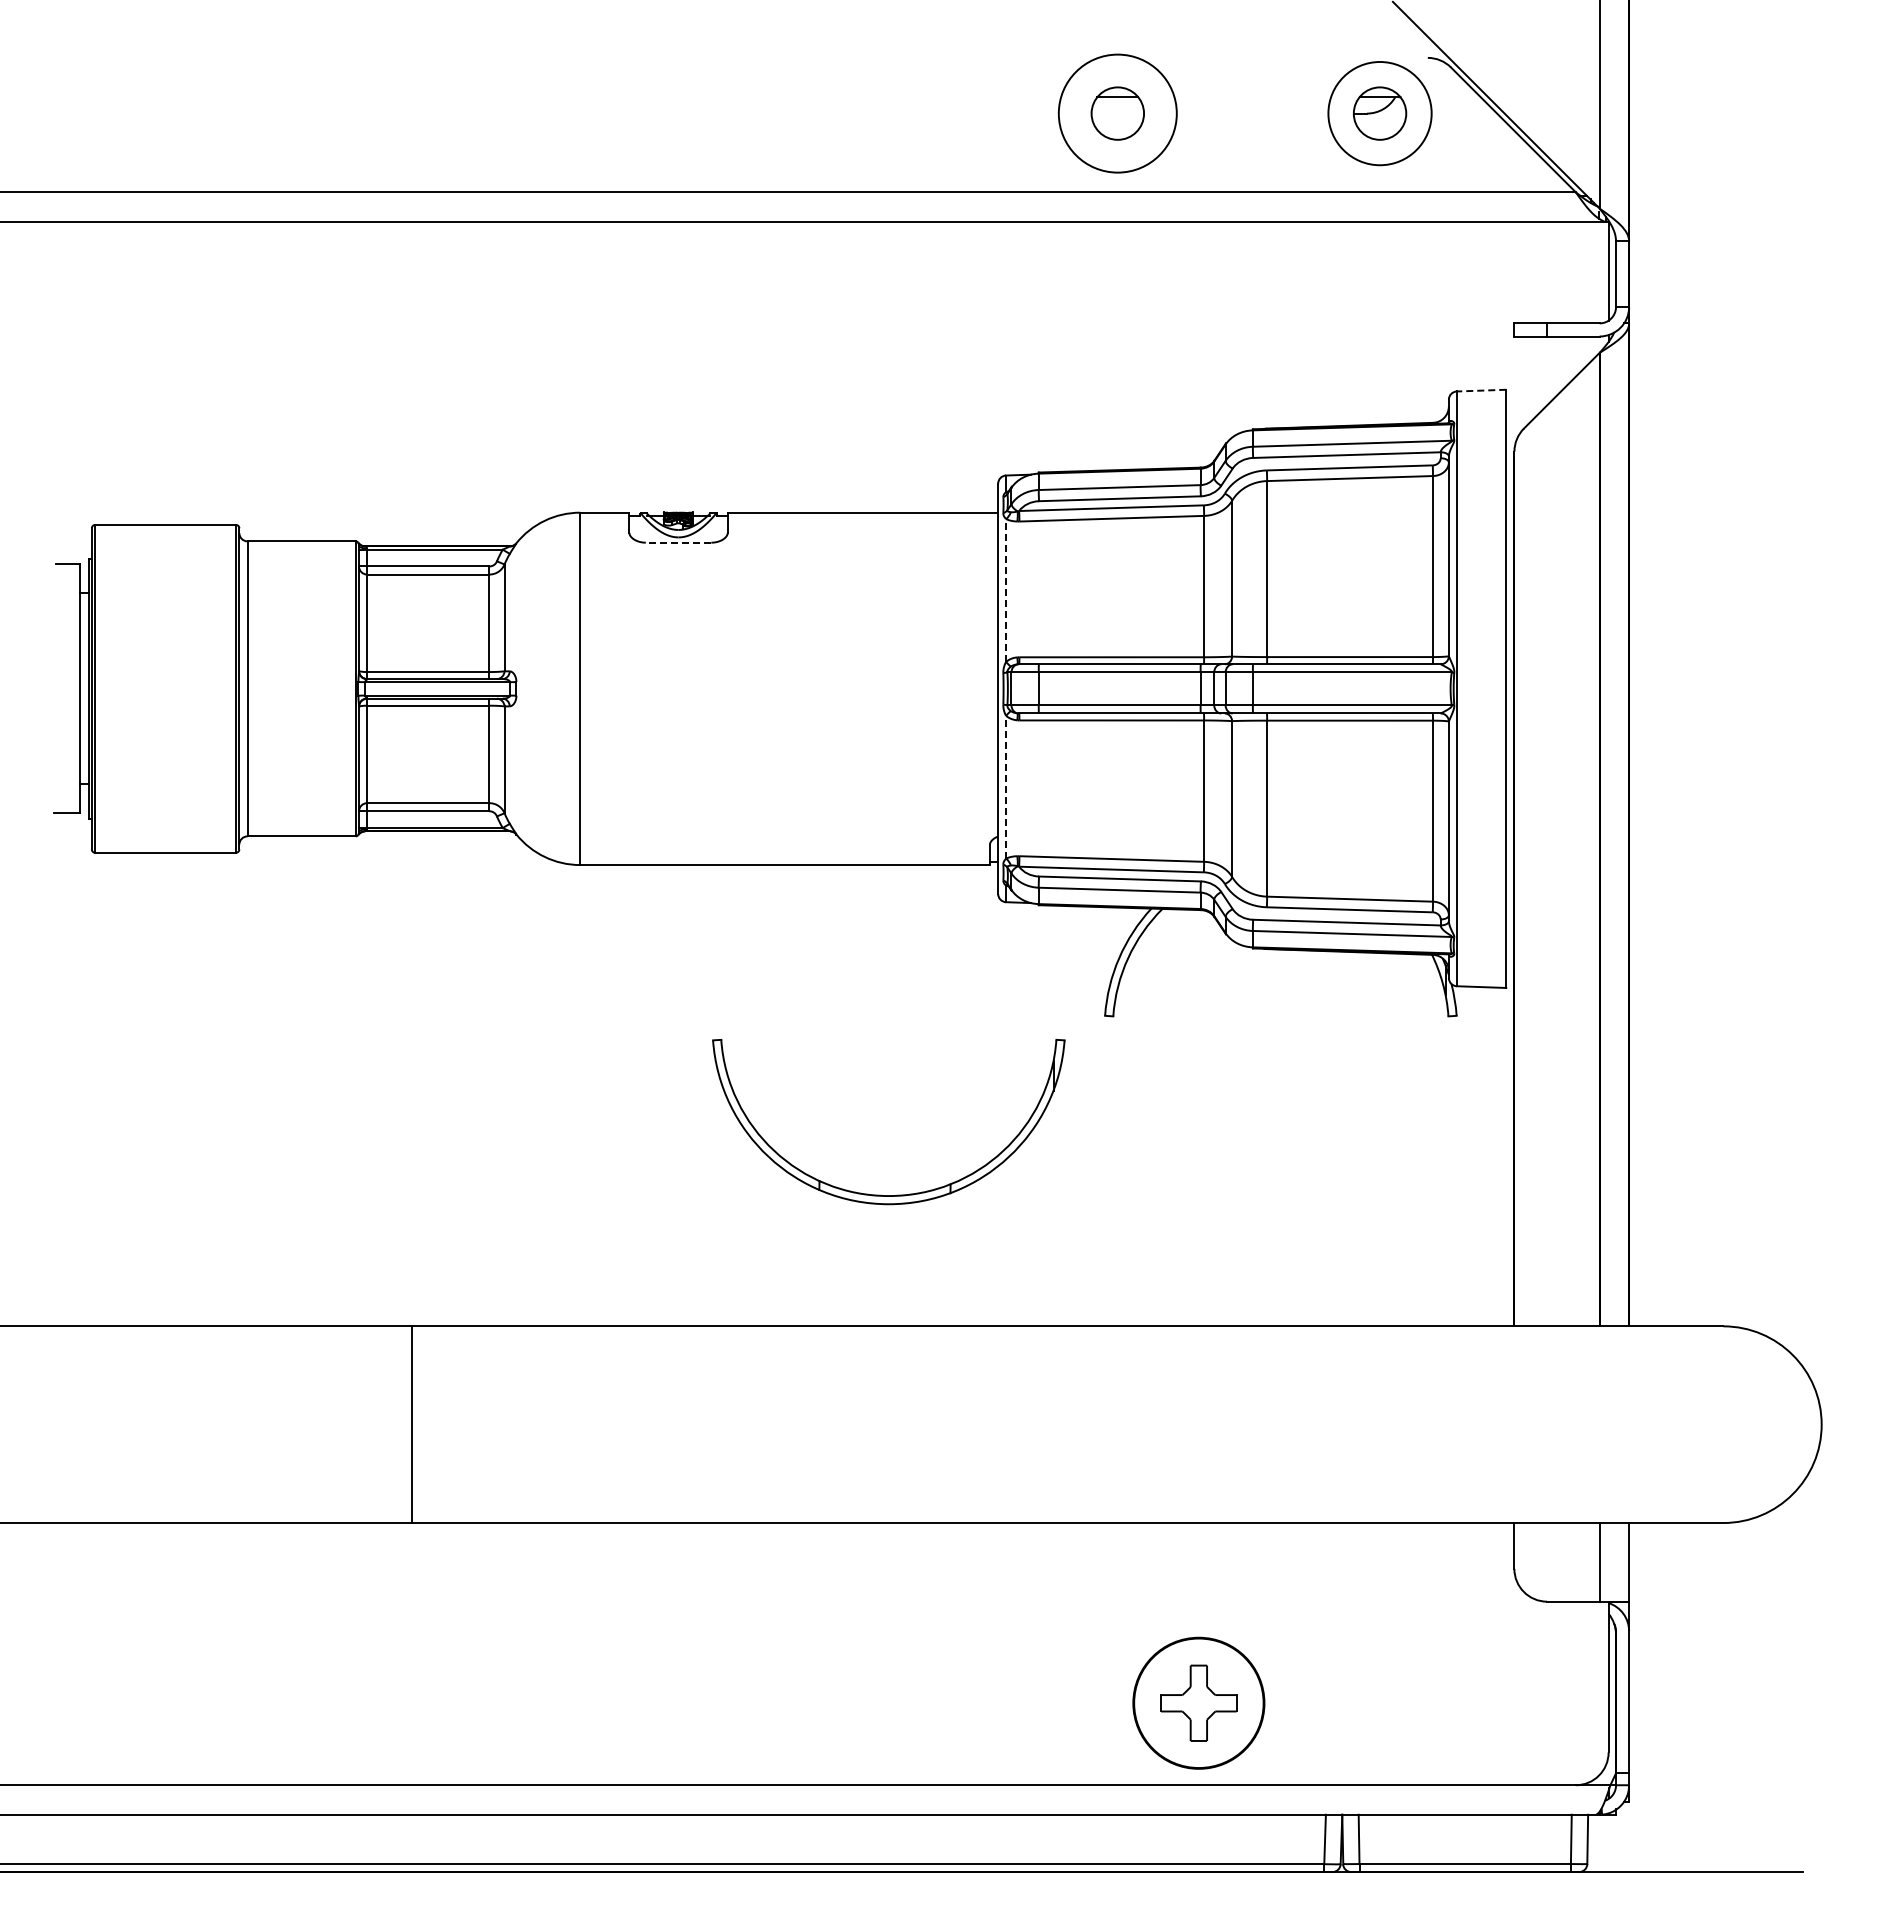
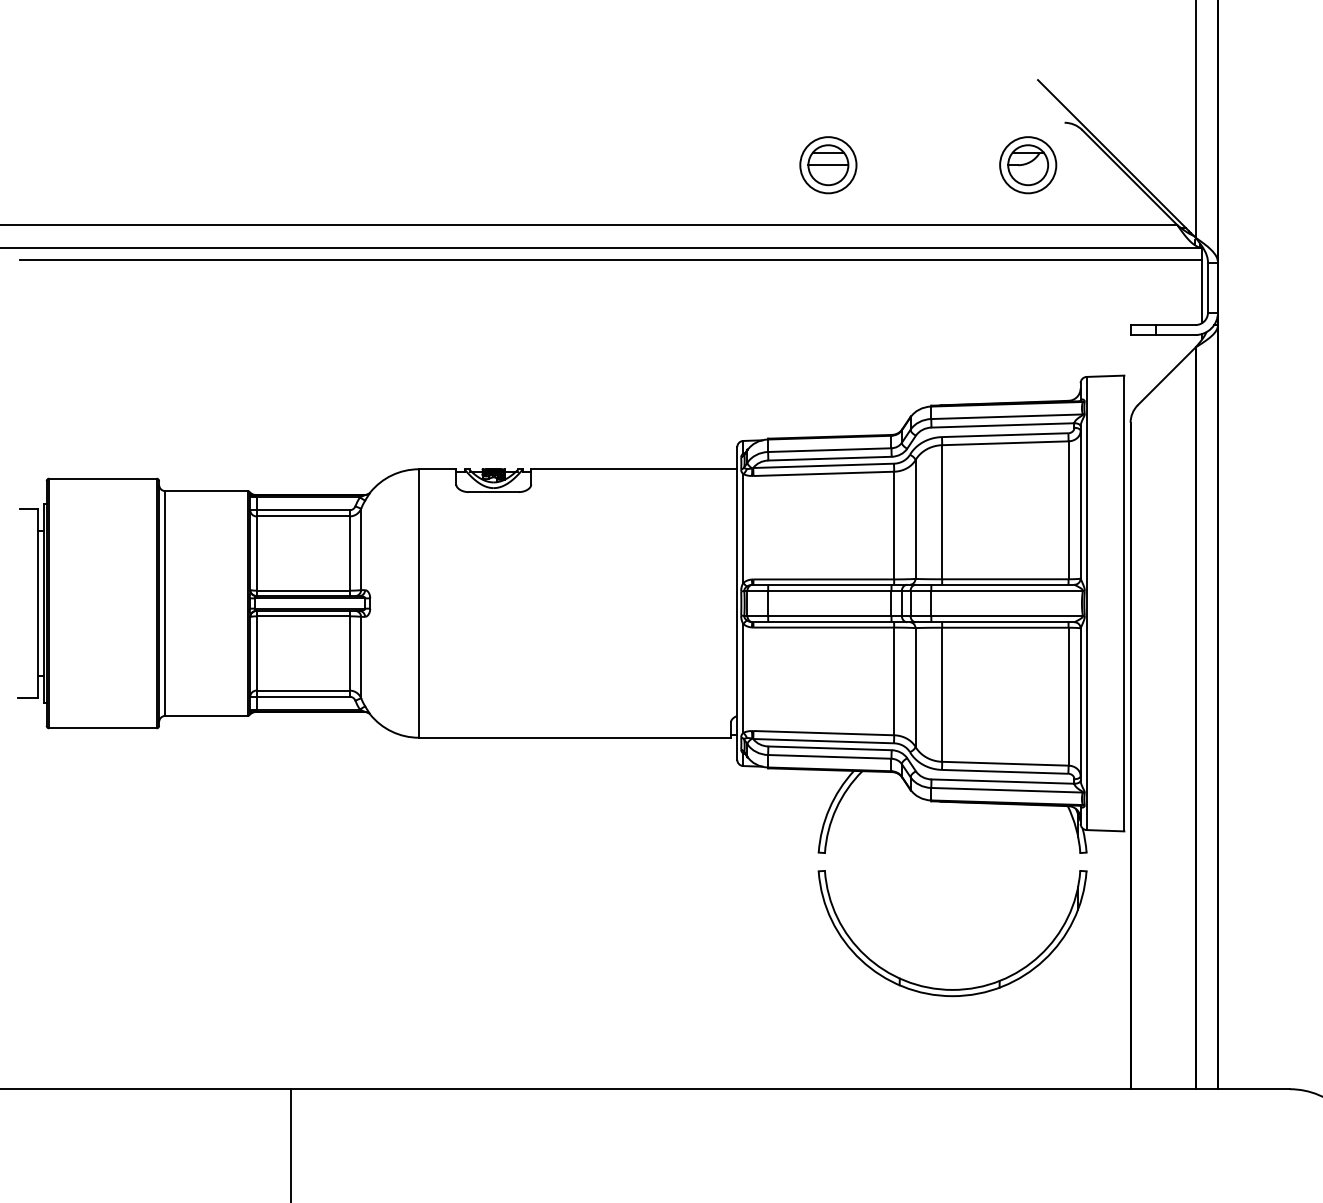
circle: (1117, 113) -> (828, 165), size x0.62
line: (1117, 113) -> (828, 165), added
circle: (1379, 113) -> (1027, 165), size x0.71
line: (832, 238) -> (611, 260), added
line: (1481, 390) -> (1105, 376), dashed -> solid
line: (678, 542) -> (493, 491), dashed -> solid
line: (1006, 590) -> (743, 528), dashed -> solid
line: (1006, 786) -> (743, 677), dashed -> solid
part: (880, 1194) -> (946, 988), moved

